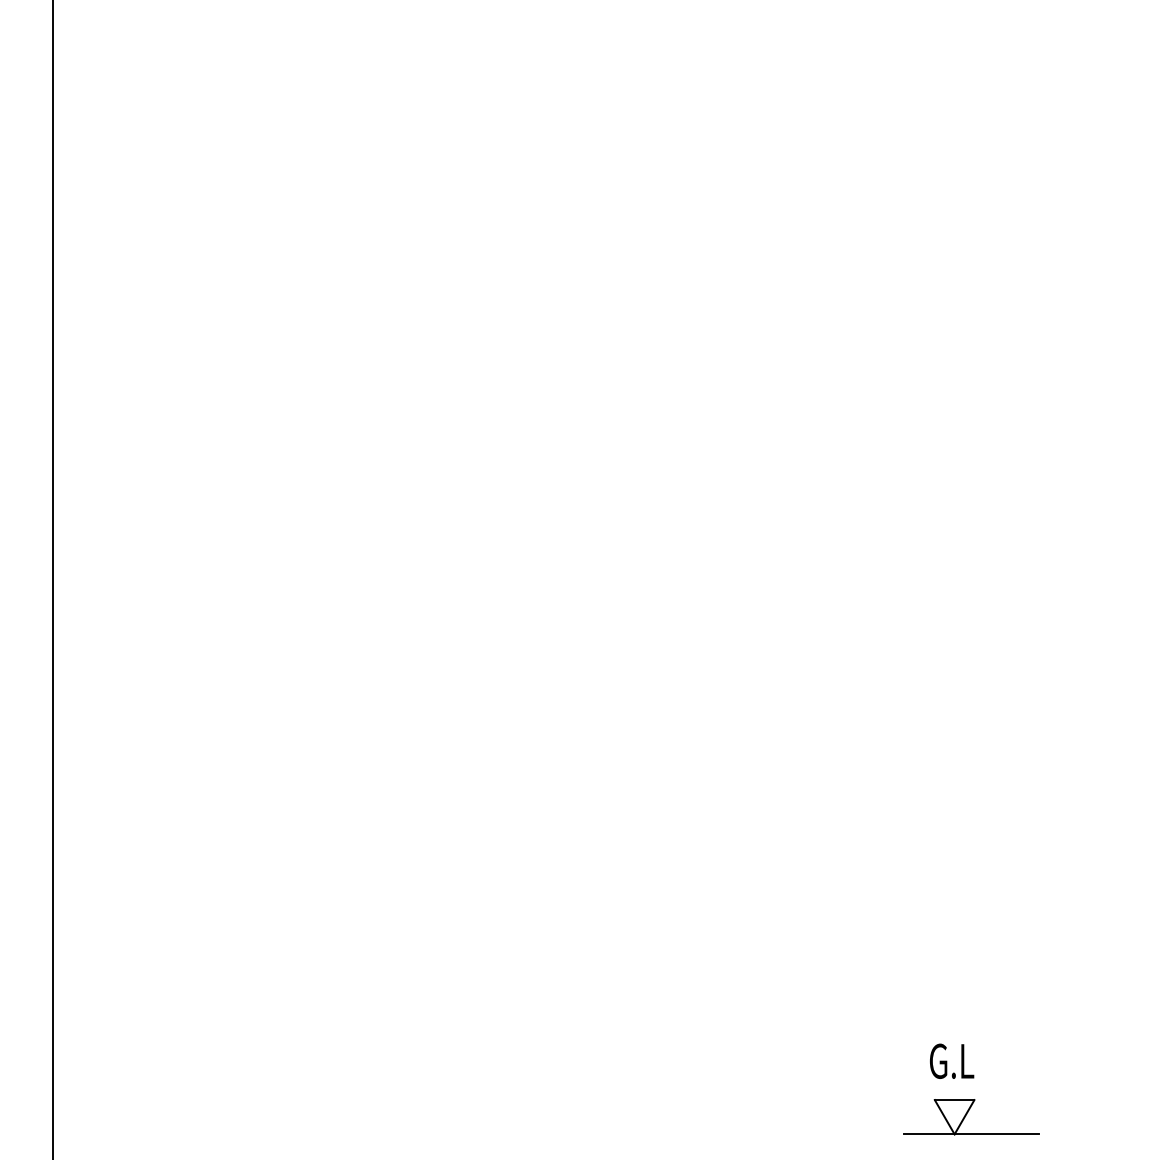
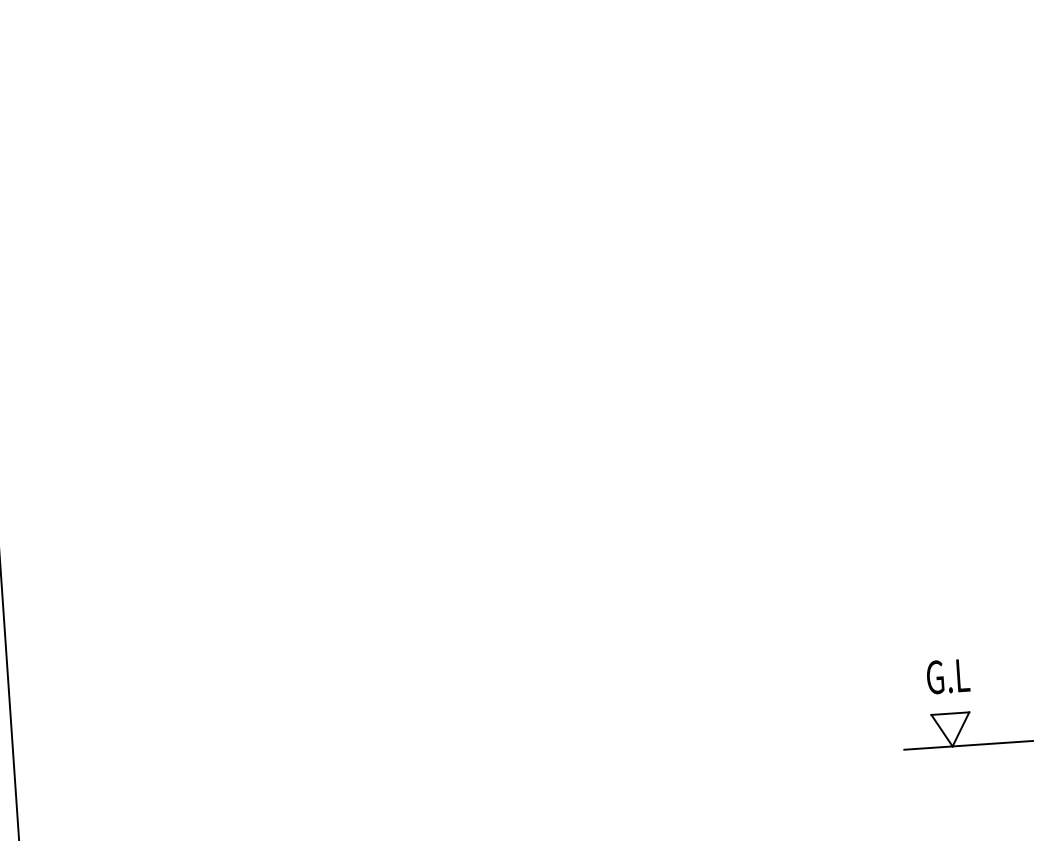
text: (952, 1060) -> (948, 675), moved
part: (971, 1117) -> (967, 729), moved

